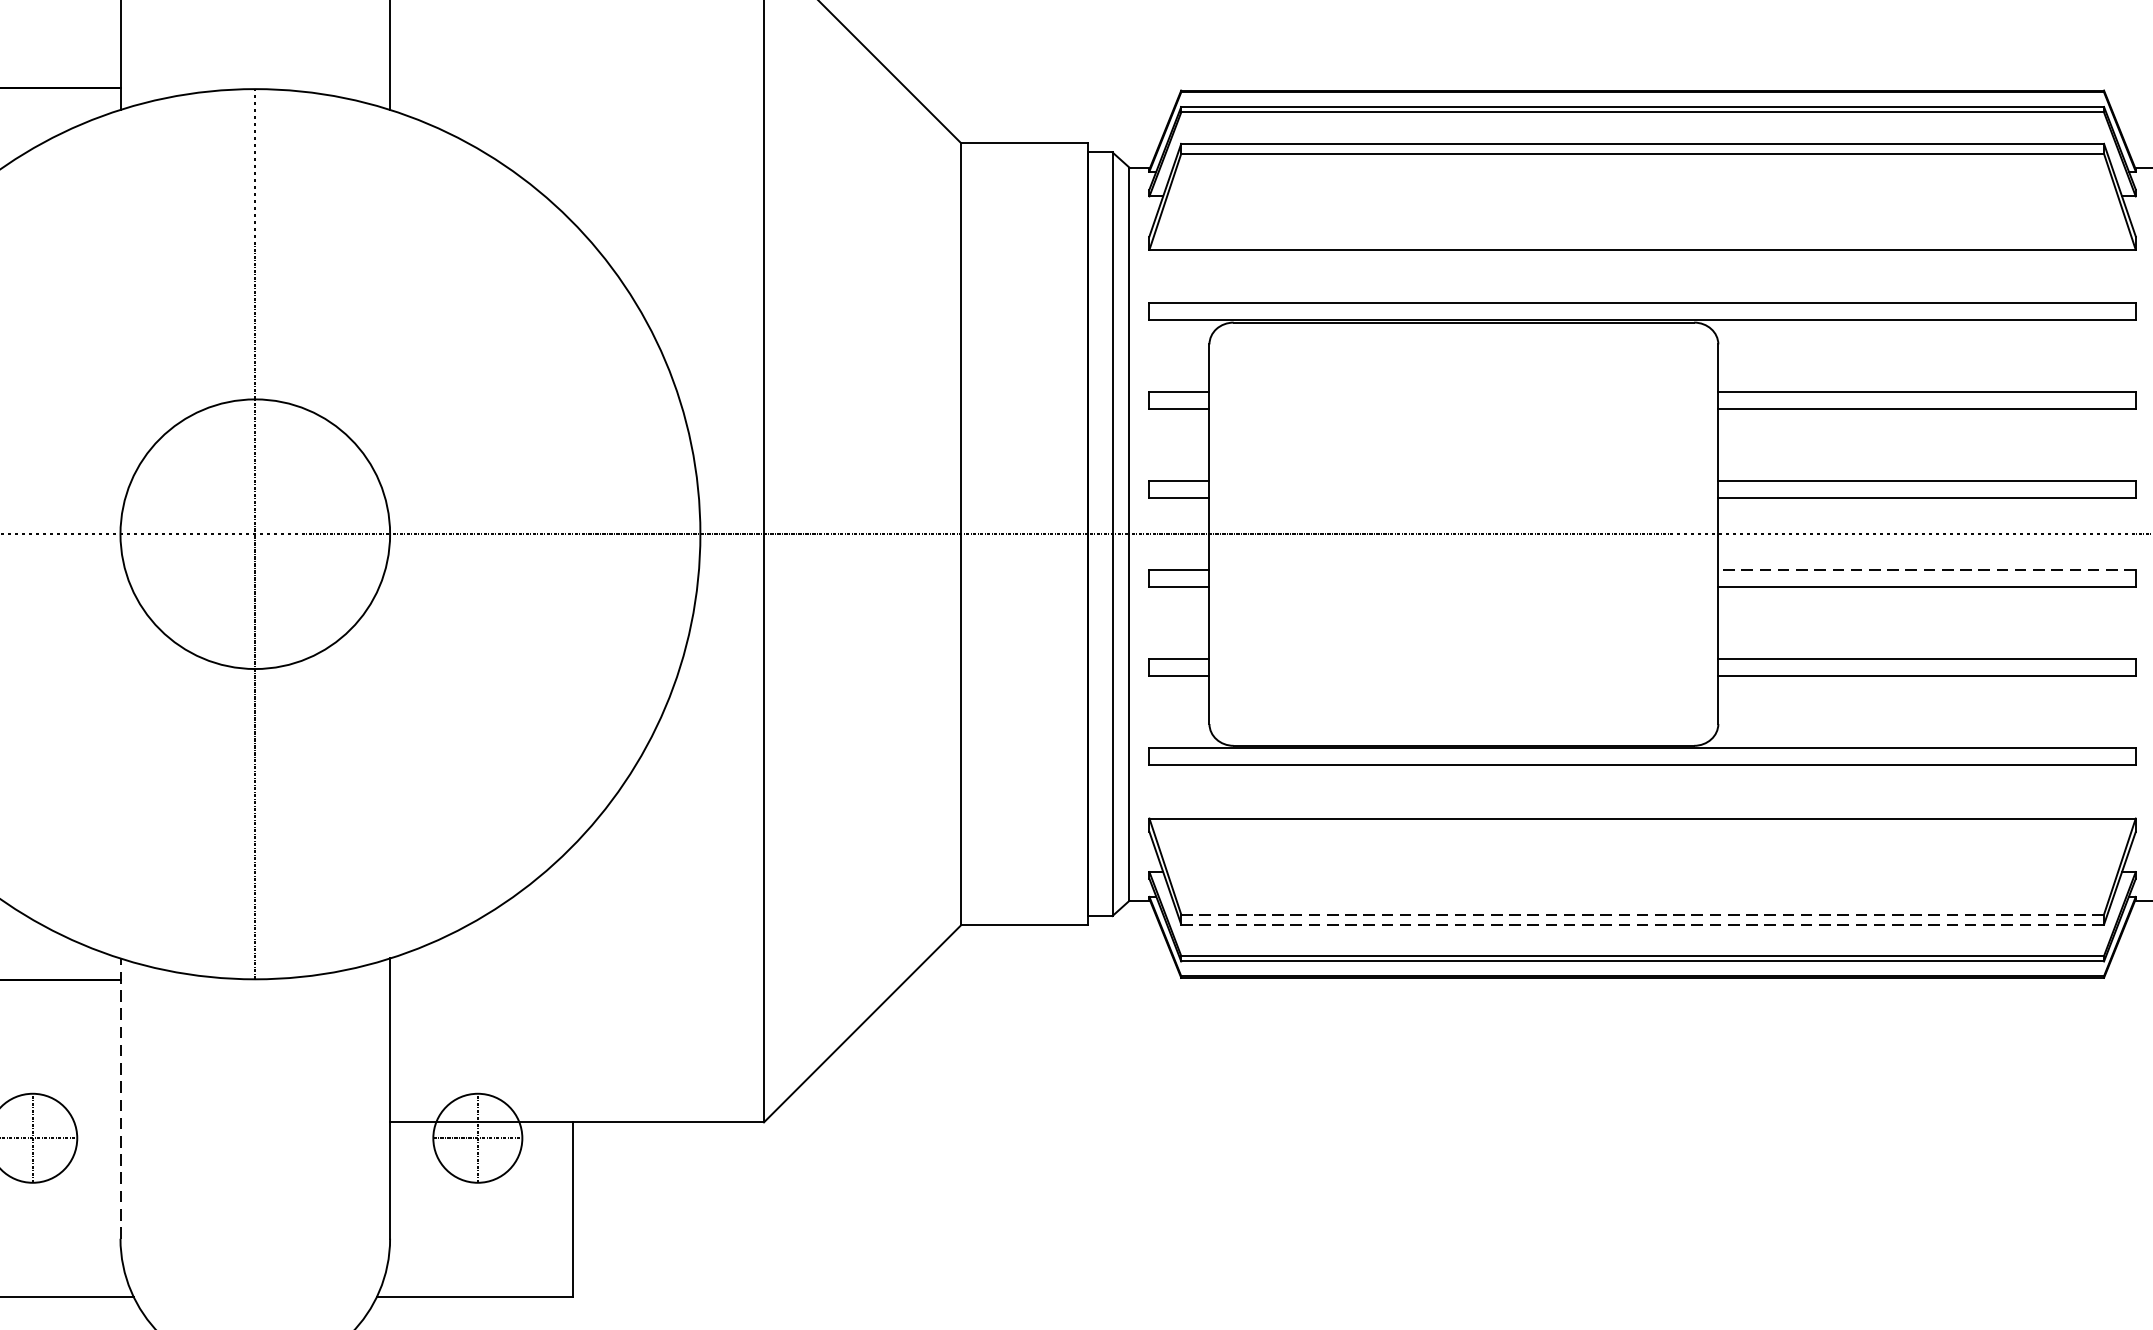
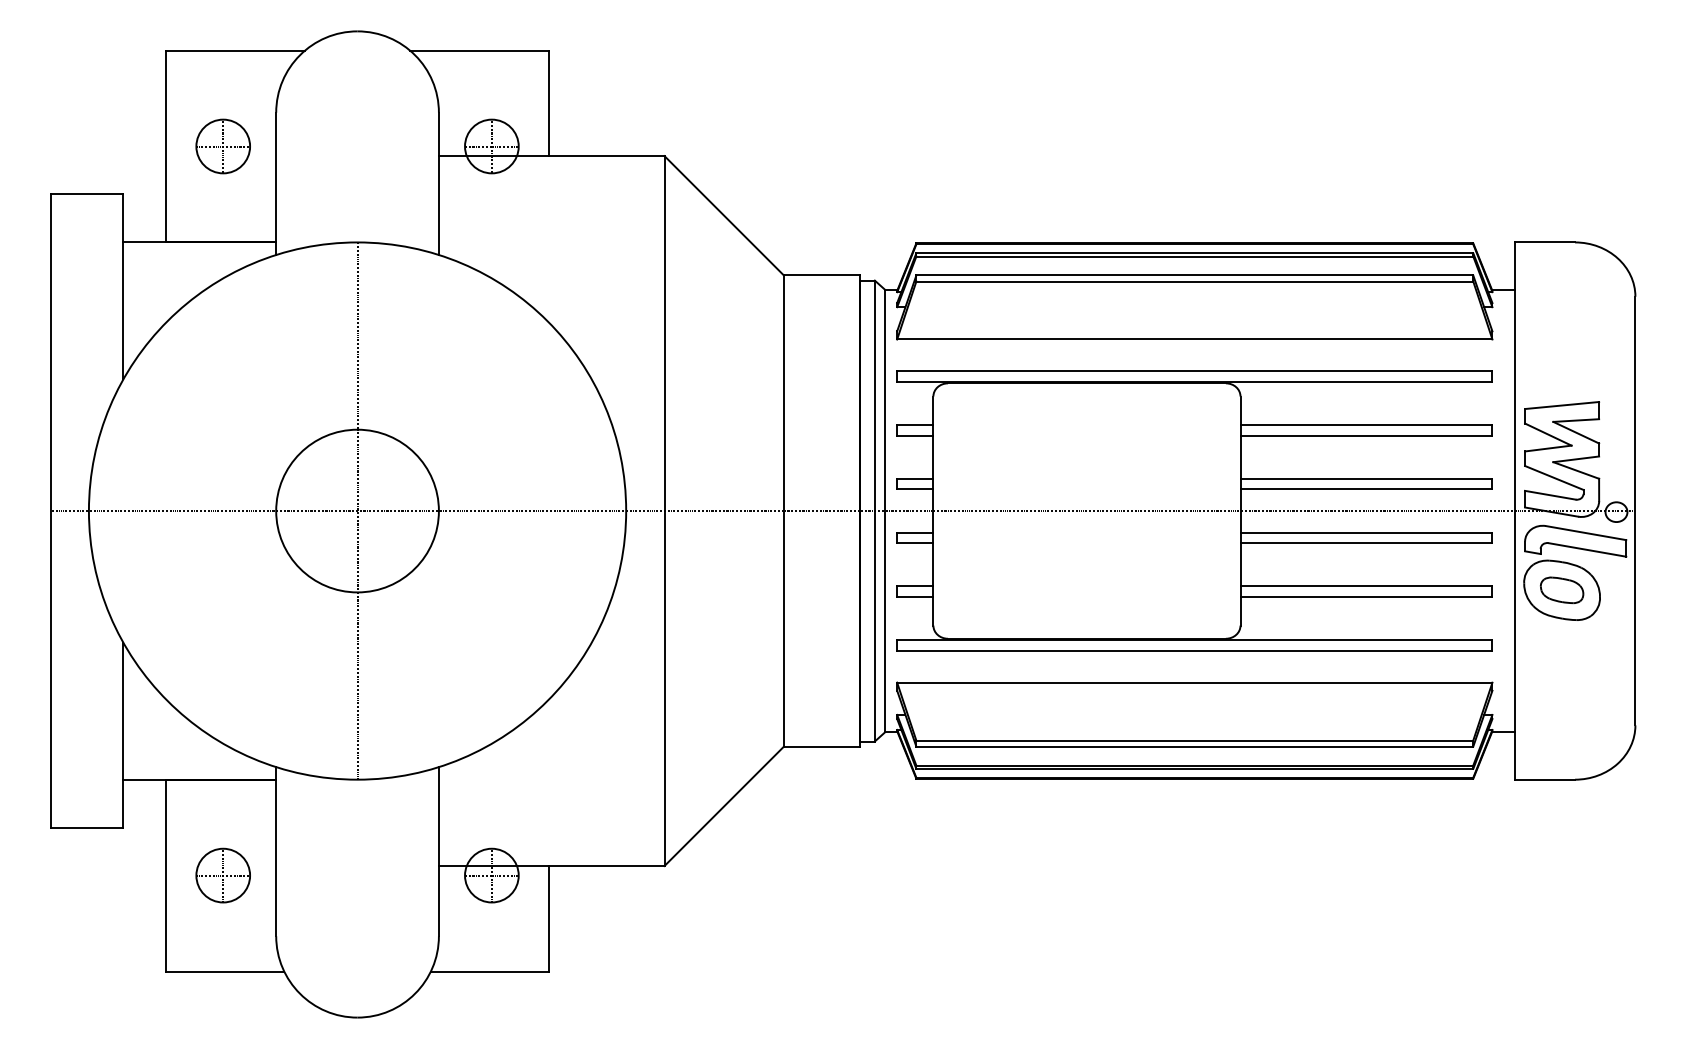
line: (1927, 569) -> (1366, 532), dashed -> solid
line: (1642, 914) -> (1194, 740), dashed -> solid
line: (1642, 924) -> (1194, 746), dashed -> solid
line: (120, 1098) -> (276, 851), dashed -> solid

